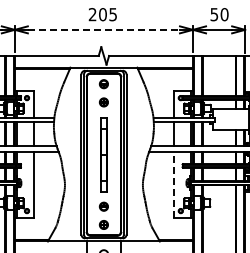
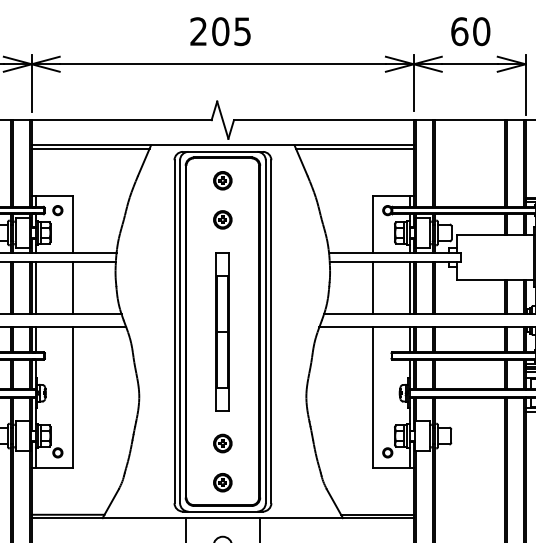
text: (214, 14) -> (459, 31), 50 -> 60
line: (104, 29) -> (224, 63), dashed -> solid
line: (173, 185) -> (372, 398), dashed -> solid

